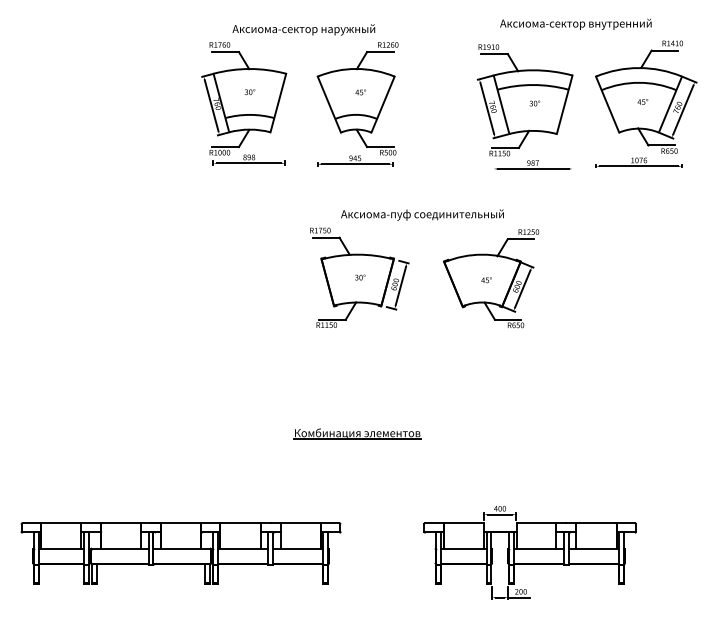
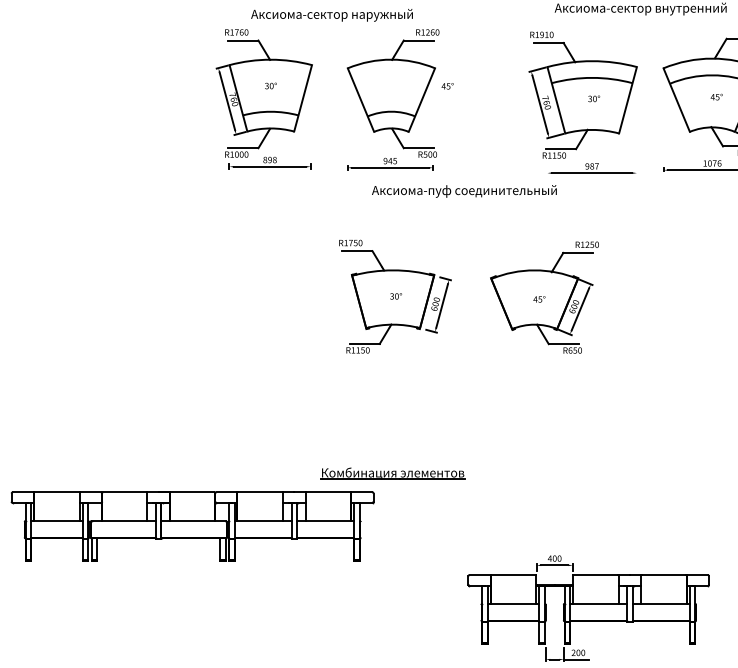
text: (360, 92) -> (447, 86), moved
text: (422, 214) -> (464, 190), moved
part: (180, 553) -> (192, 526), moved

